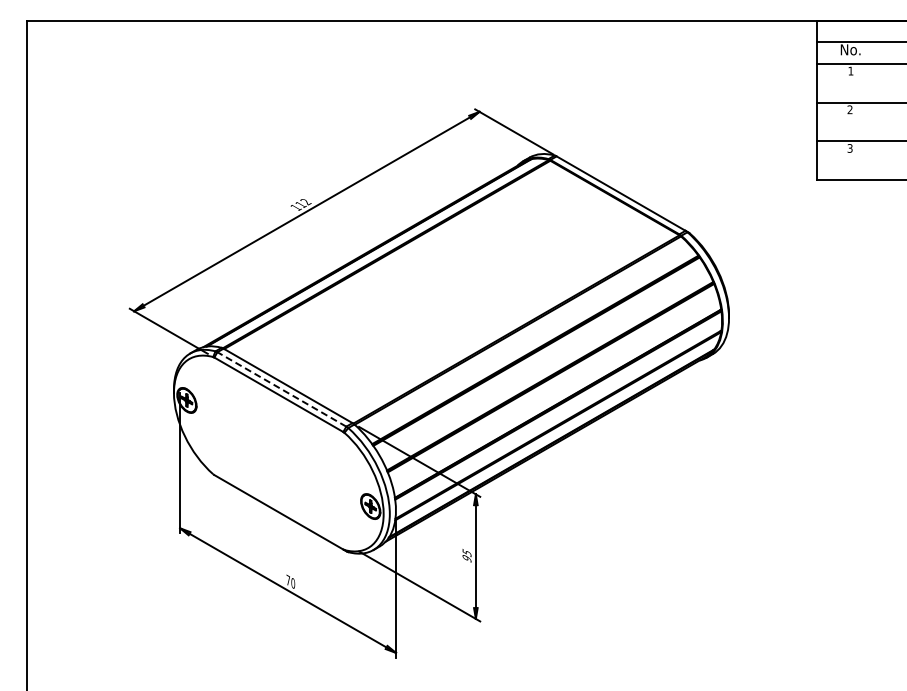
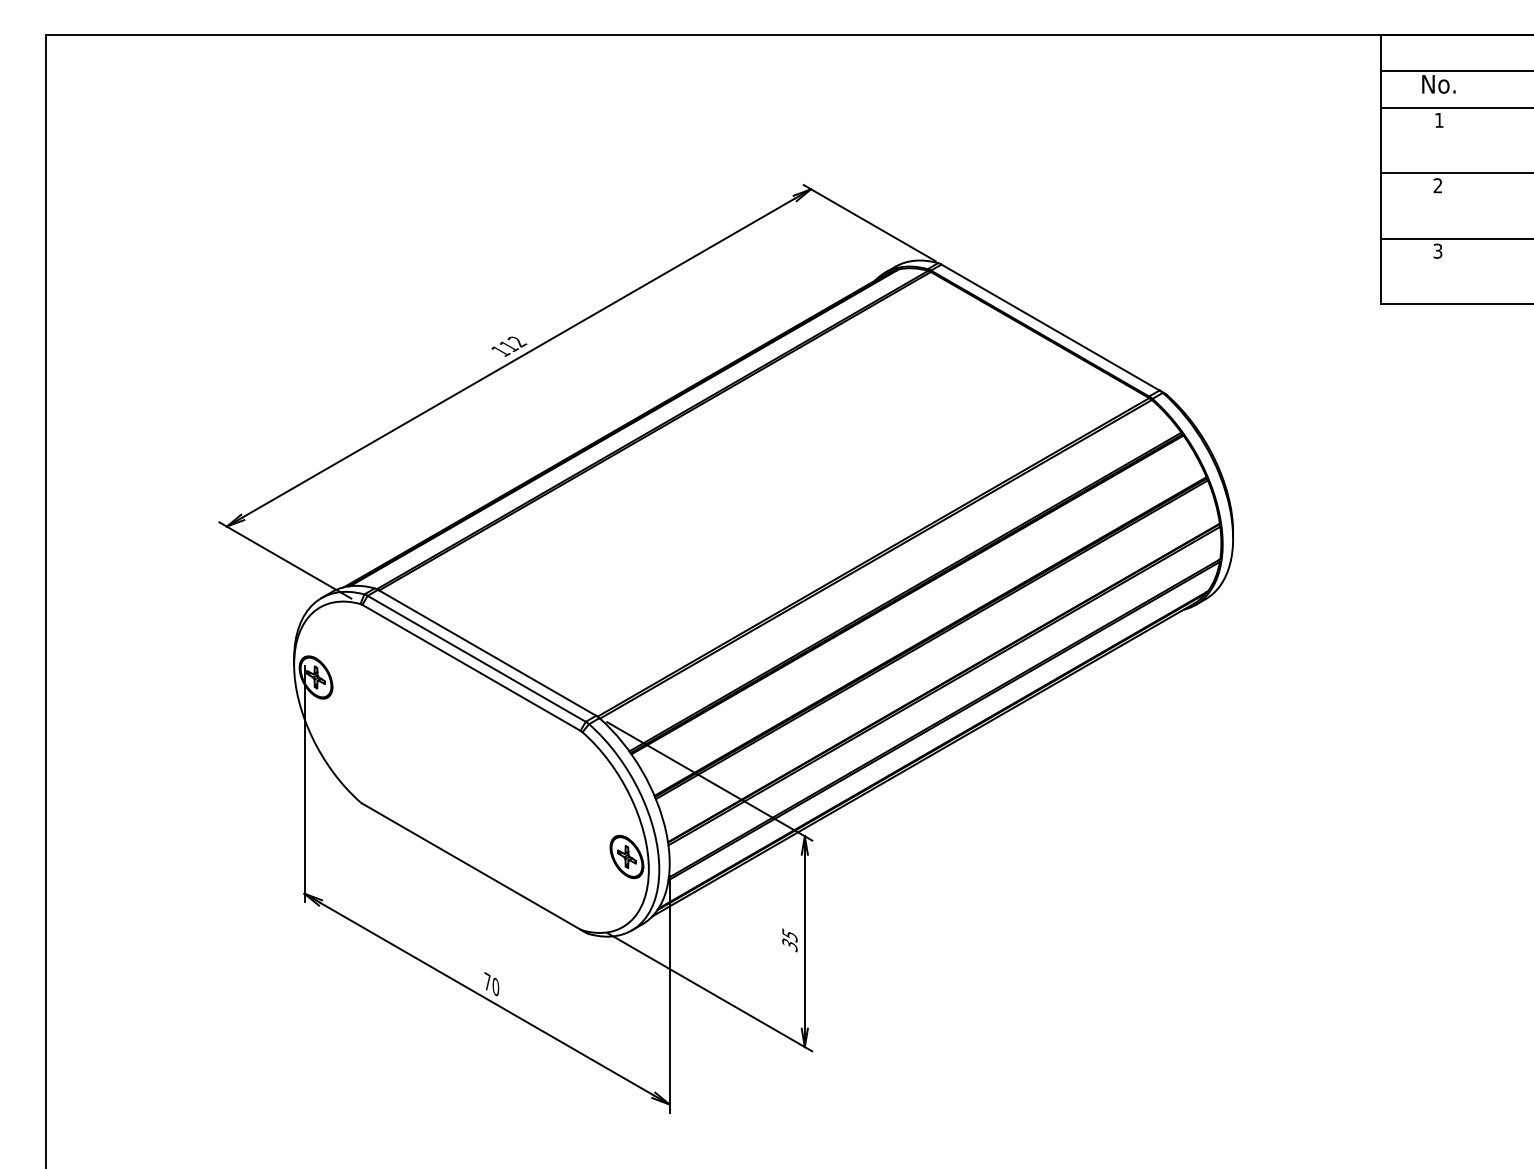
line: (281, 389) -> (476, 658), dashed -> solid
text: (466, 558) -> (788, 944), 95 -> 35

